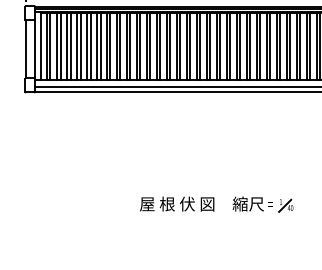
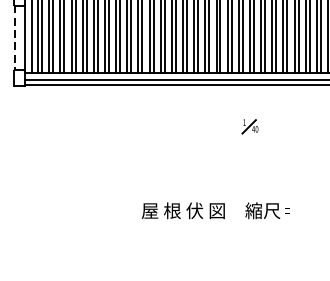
line: (26, 49) -> (15, 38), solid -> dashed
part: (285, 205) -> (249, 126), moved

